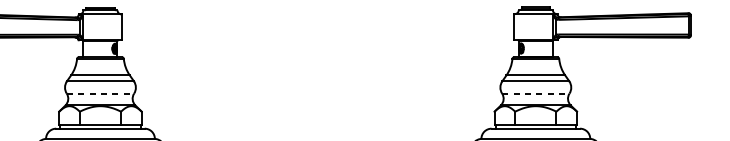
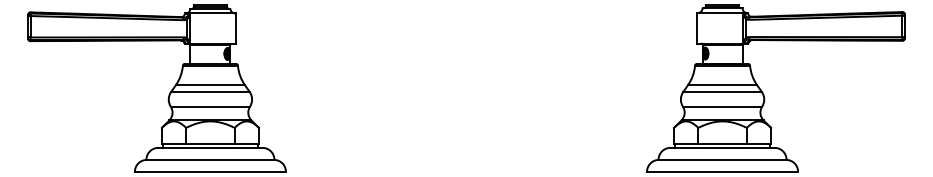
line: (100, 93) -> (210, 106), dashed -> solid
line: (535, 93) -> (722, 106), dashed -> solid

